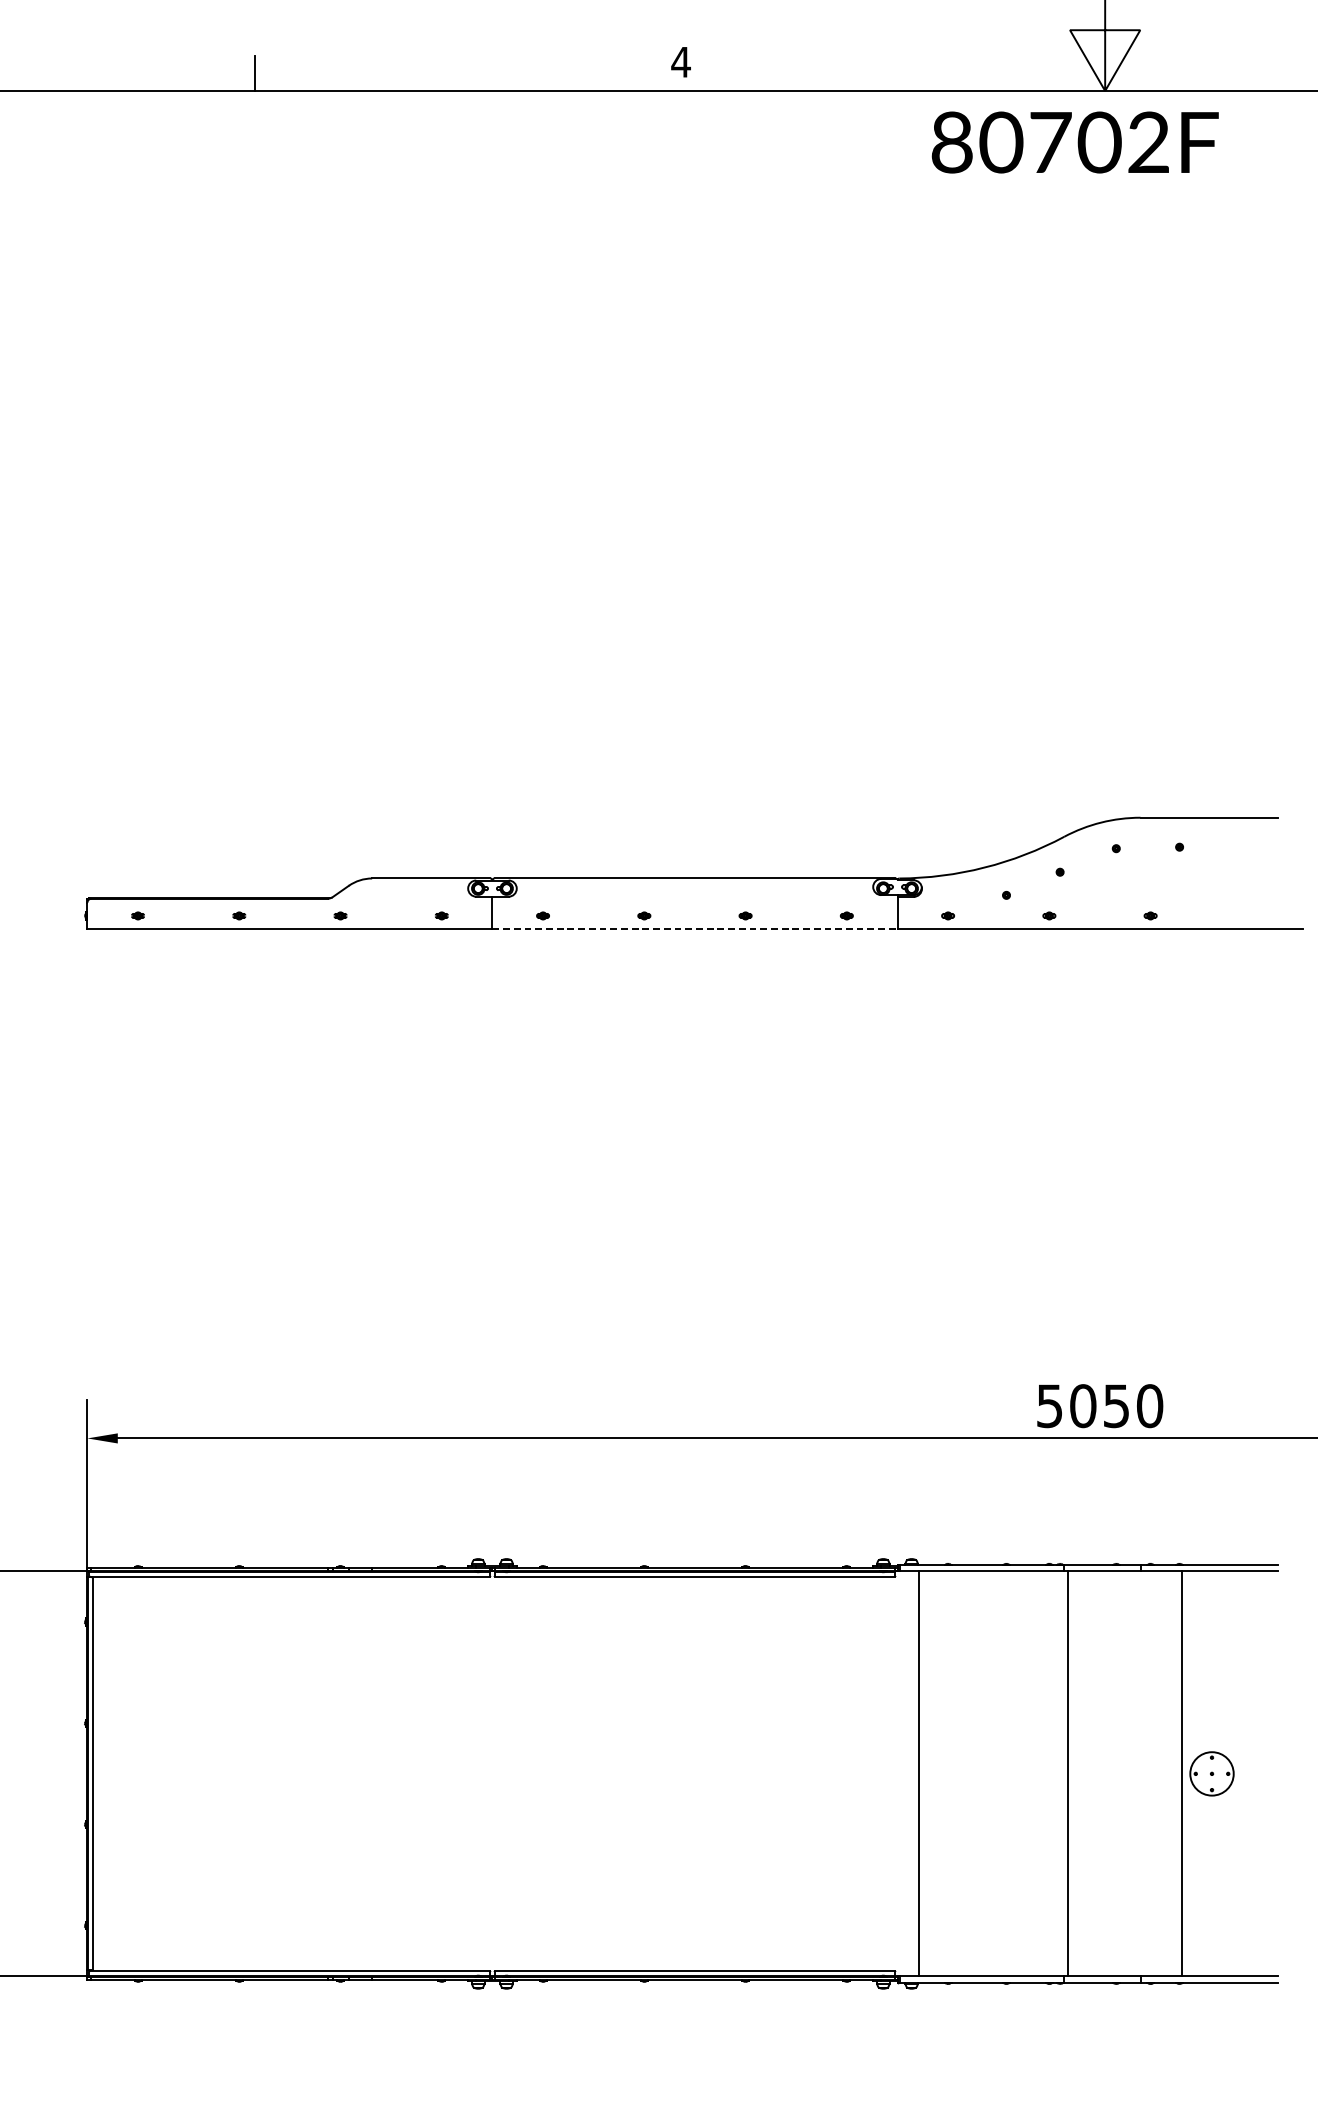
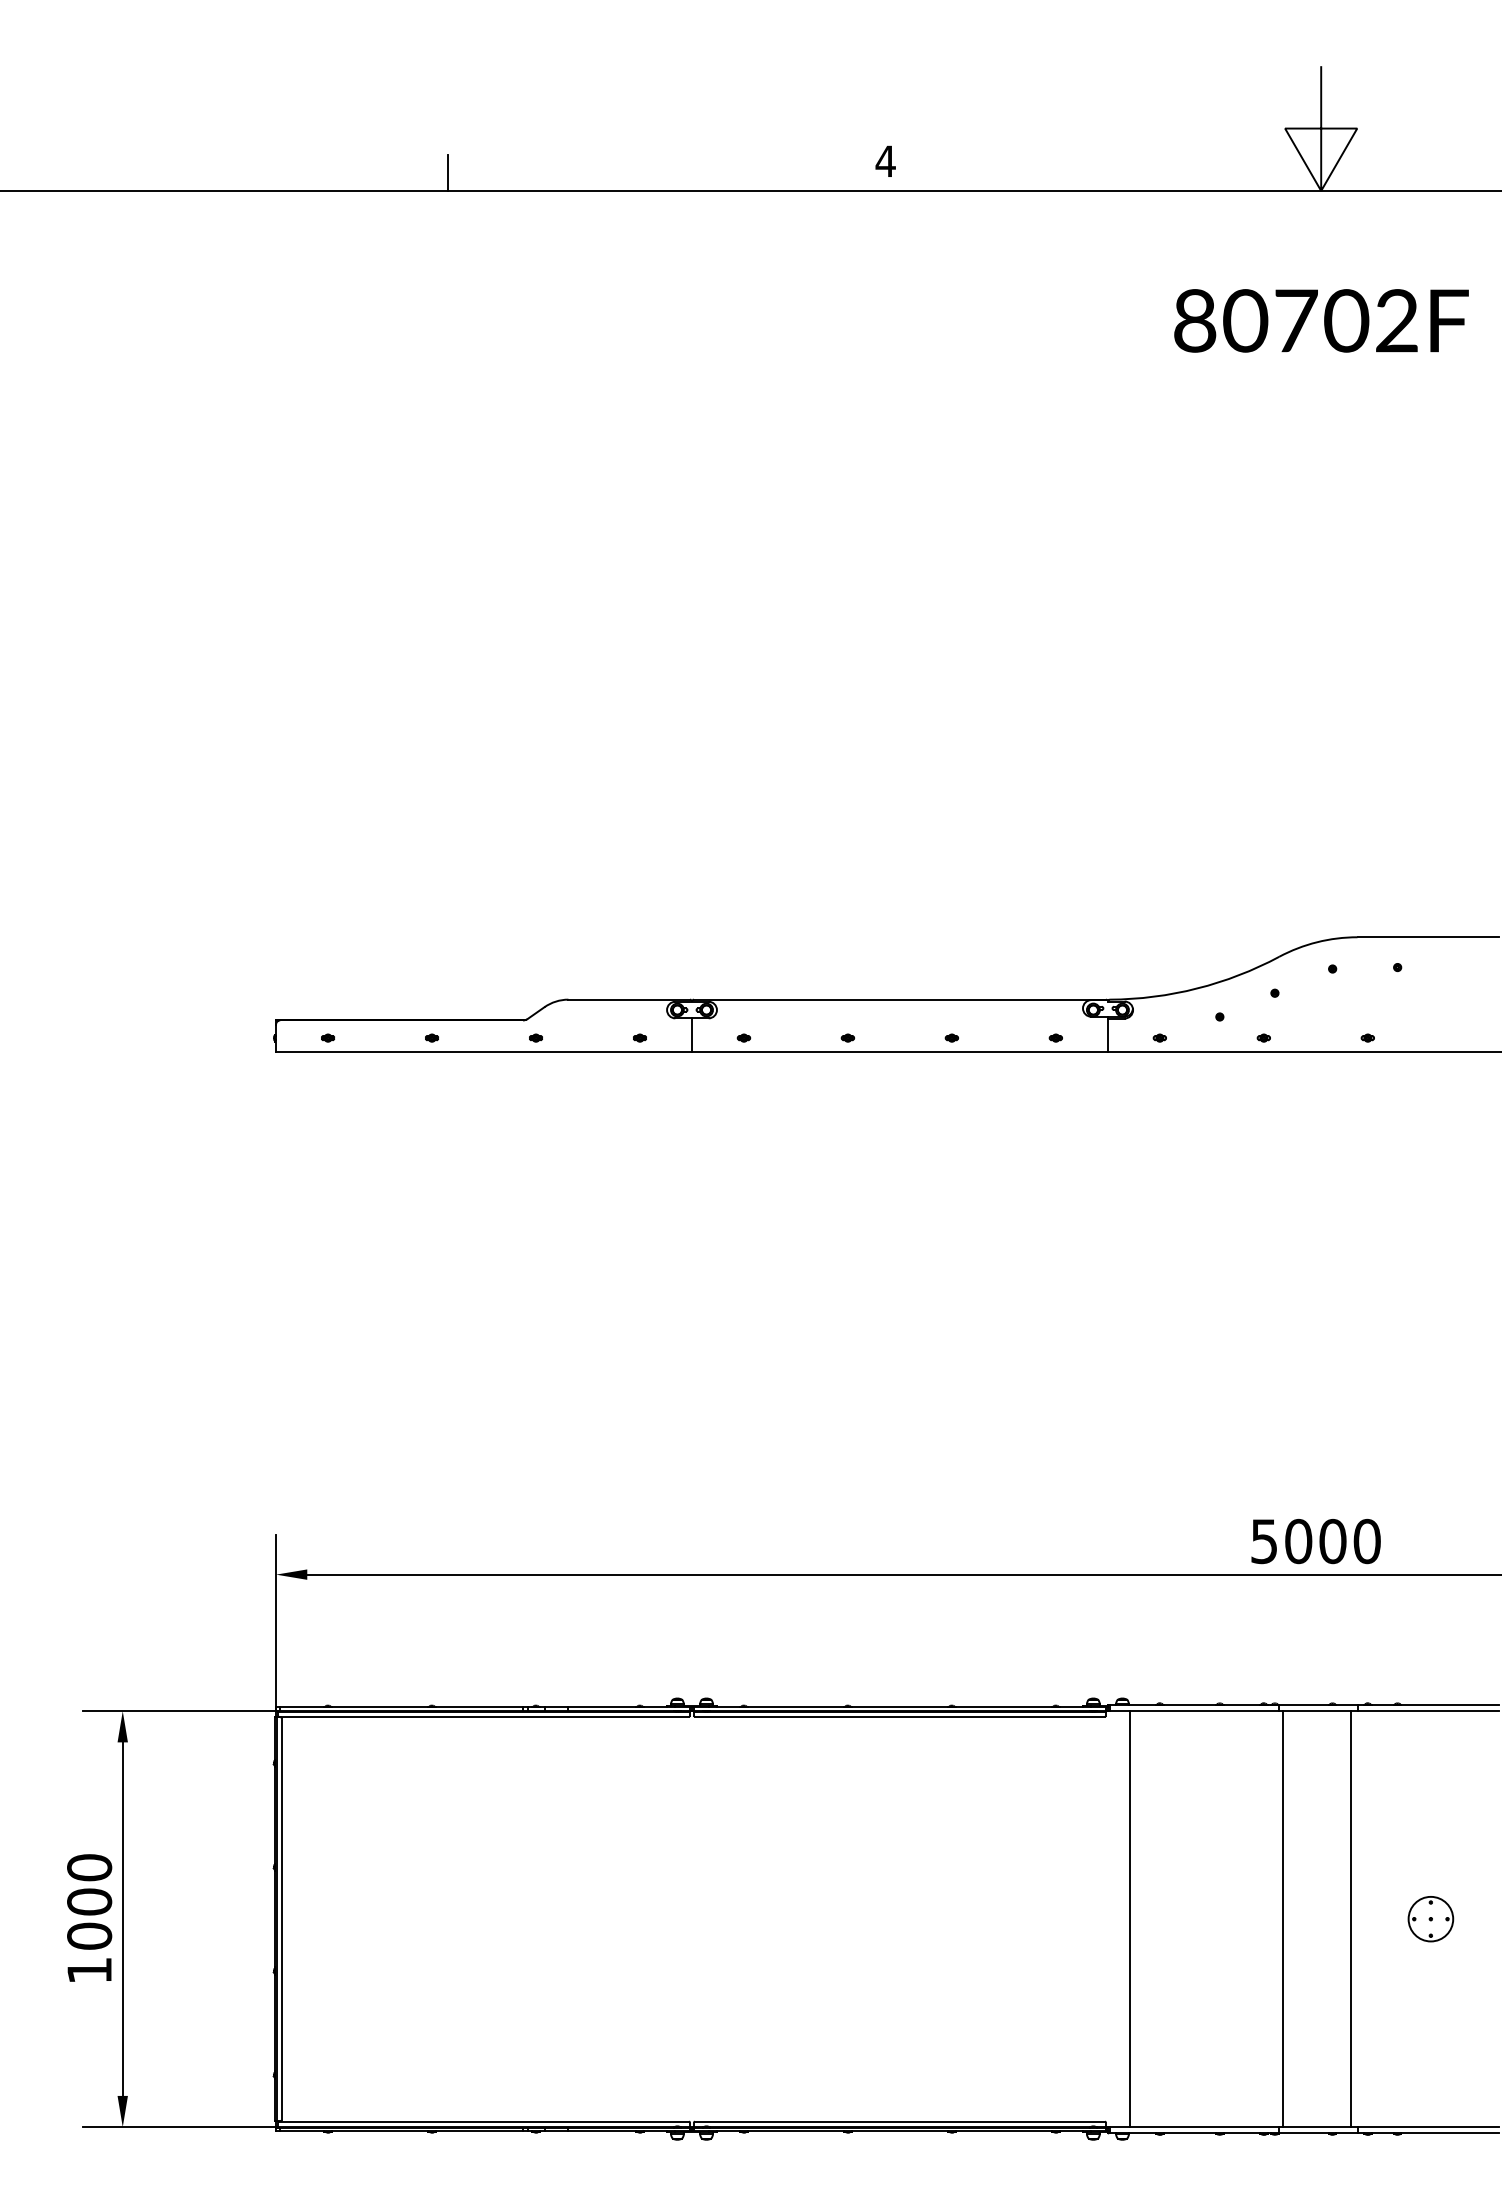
text: (1075, 142) -> (1321, 320), moved
line: (694, 928) -> (899, 1051), dashed -> solid
text: (1116, 1406) -> (1332, 1541), 5050 -> 5000
line: (1181, 1774) -> (1350, 1919), moved

